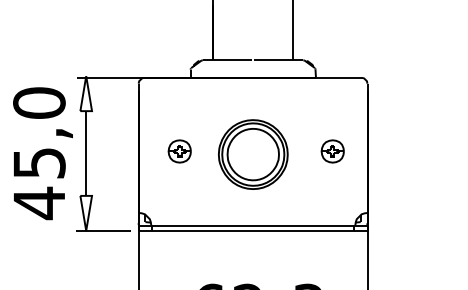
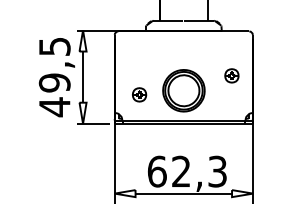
text: (38, 132) -> (54, 64), 45,0 -> 49,5
part: (179, 150) -> (139, 94), moved
part: (252, 154) -> (183, 90), moved

